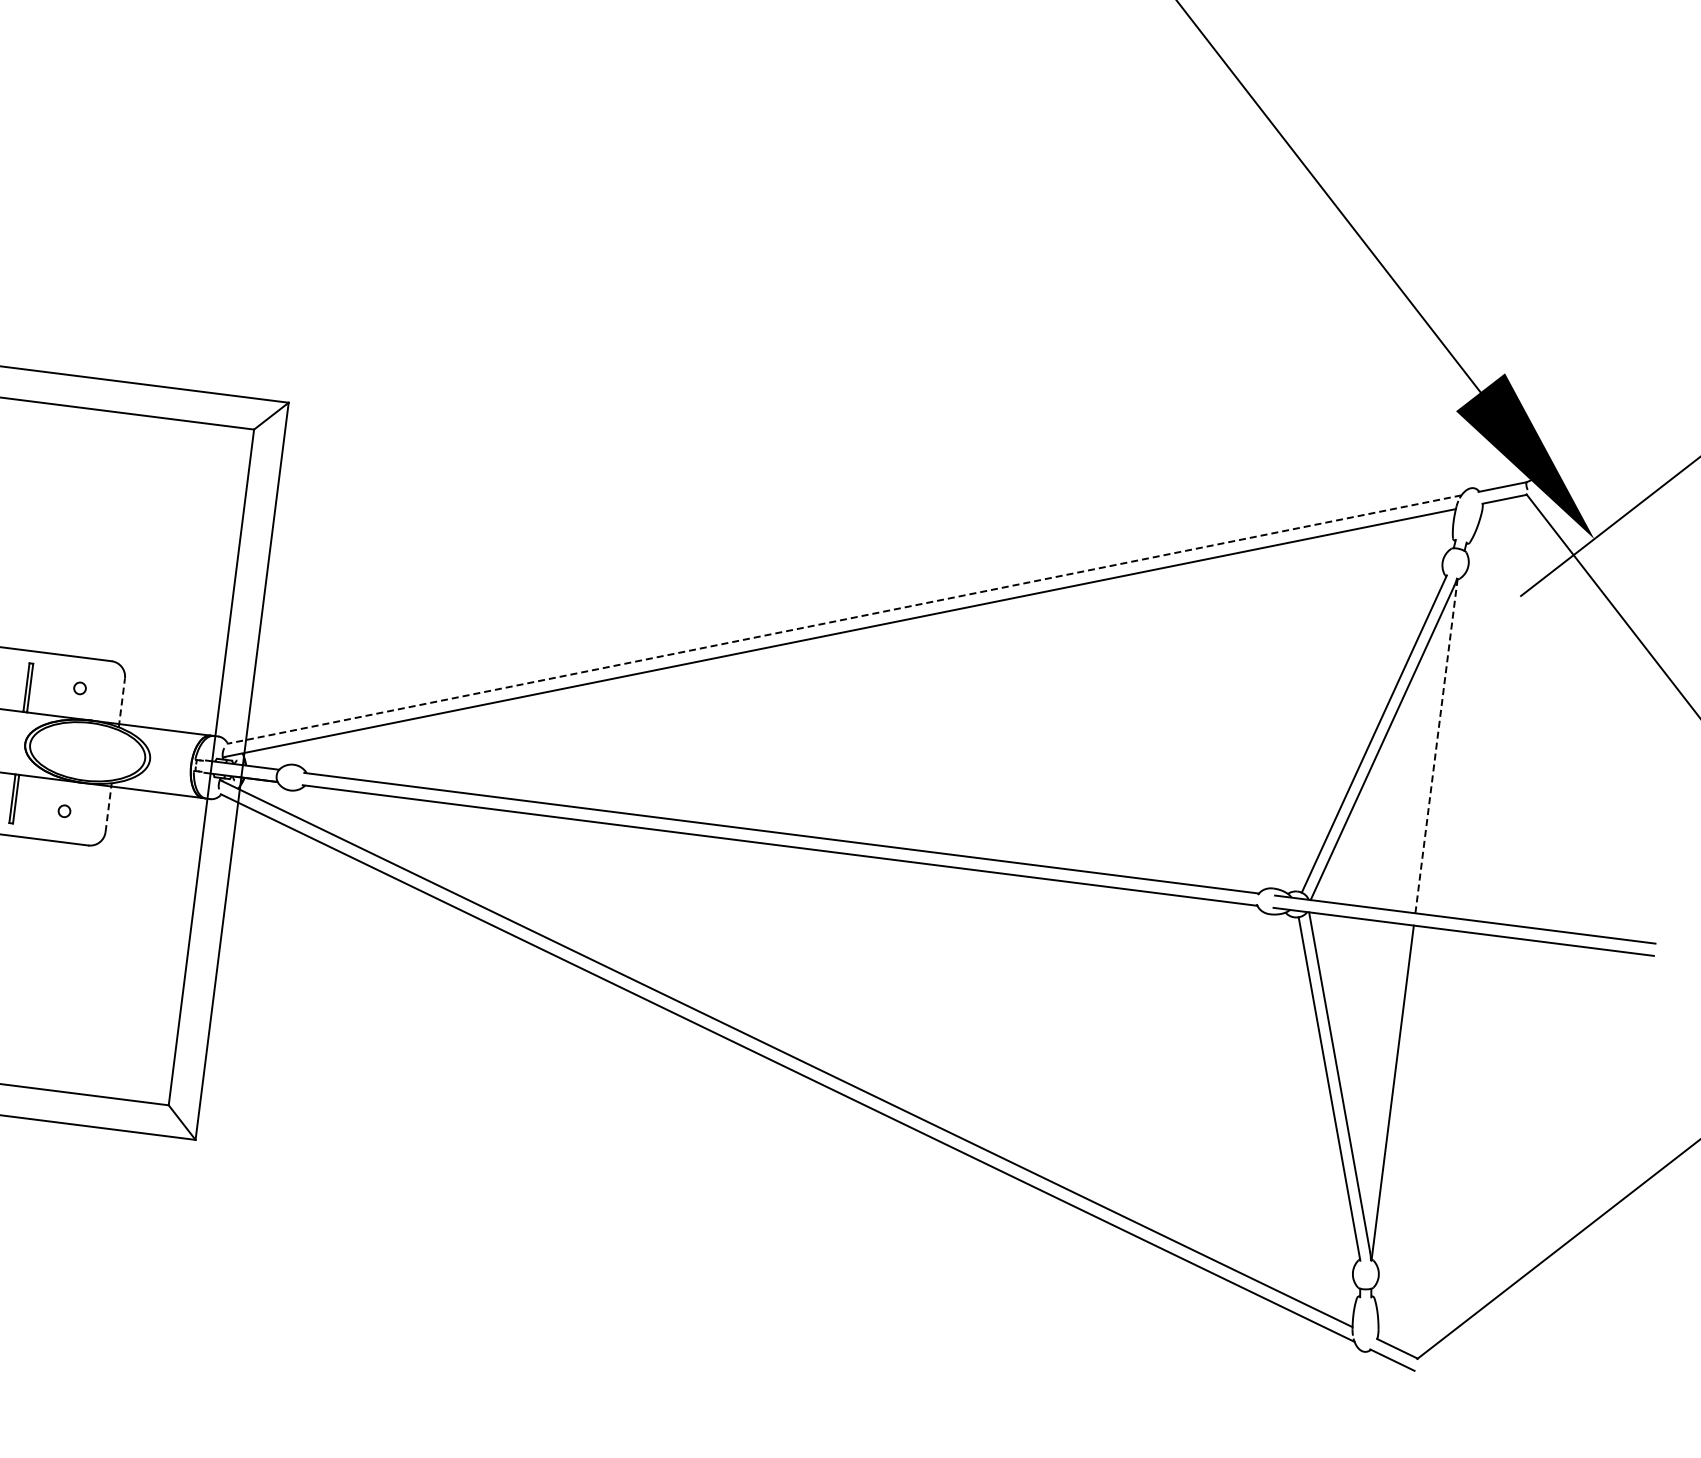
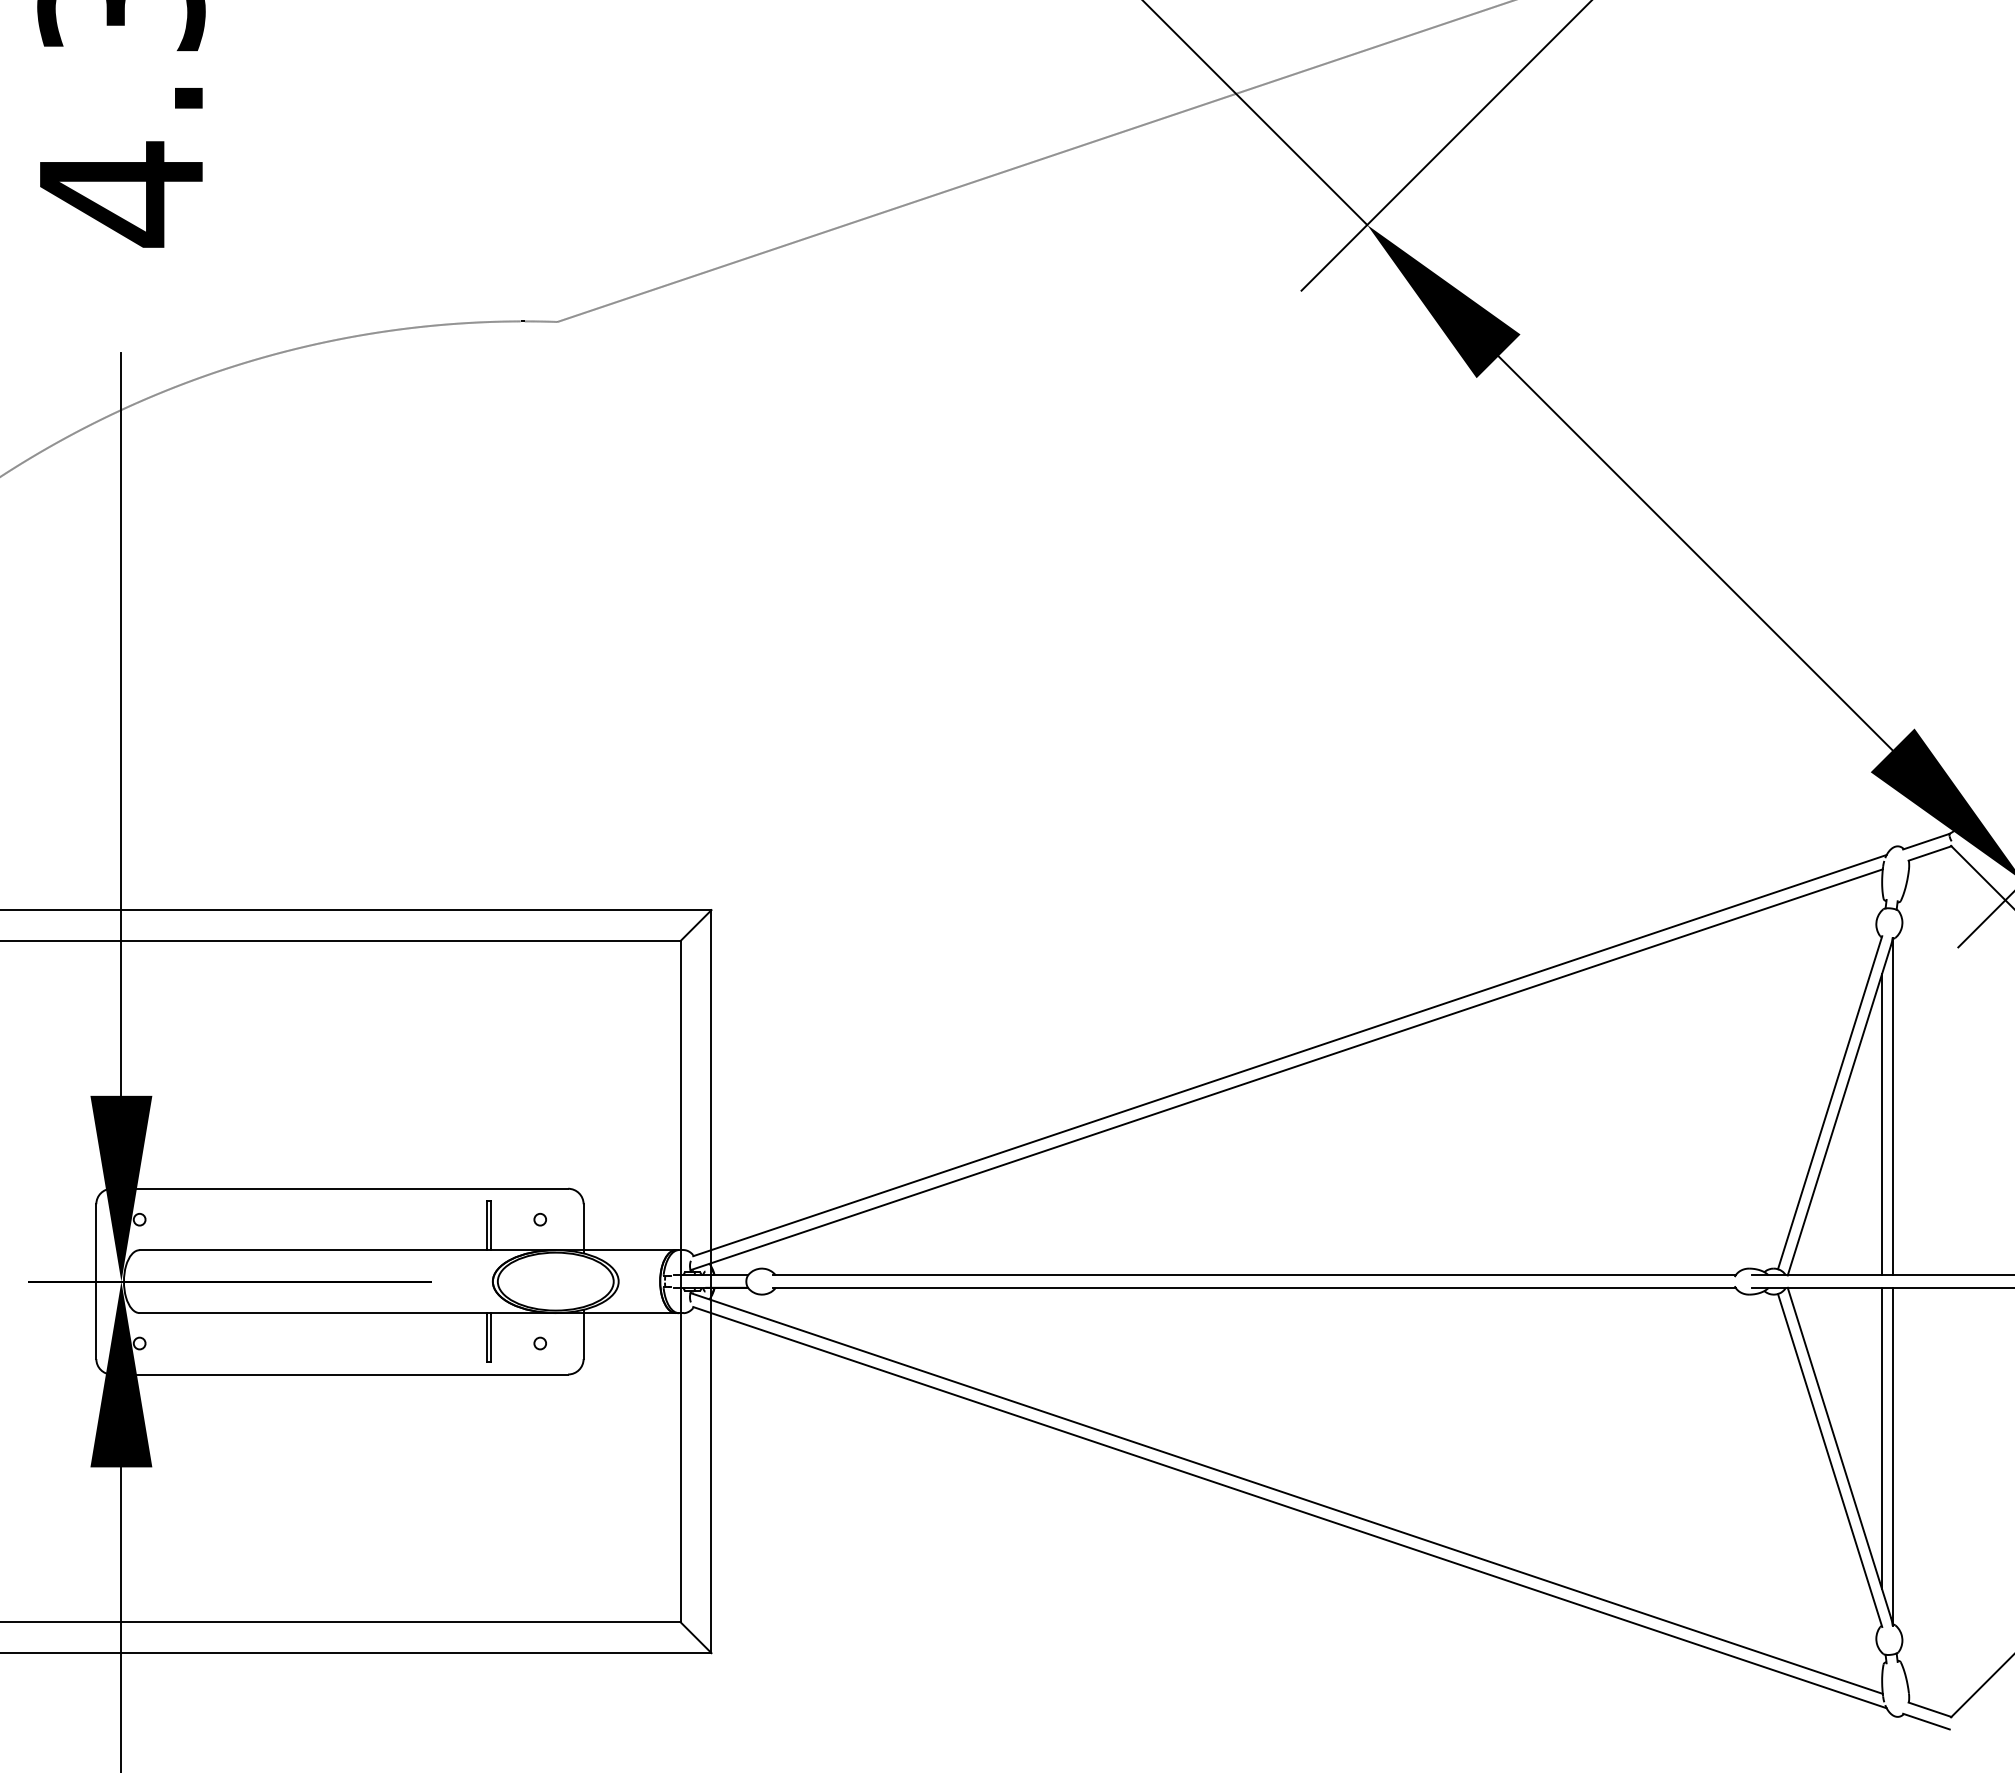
line: (843, 619) -> (1289, 1055), dashed -> solid
line: (121, 702) -> (583, 1228), dashed -> solid
line: (1436, 745) -> (1893, 1106), dashed -> solid
line: (1423, 762) -> (1882, 1124), added
line: (108, 807) -> (583, 1334), dashed -> solid
line: (1384, 1073) -> (1882, 1438), added

